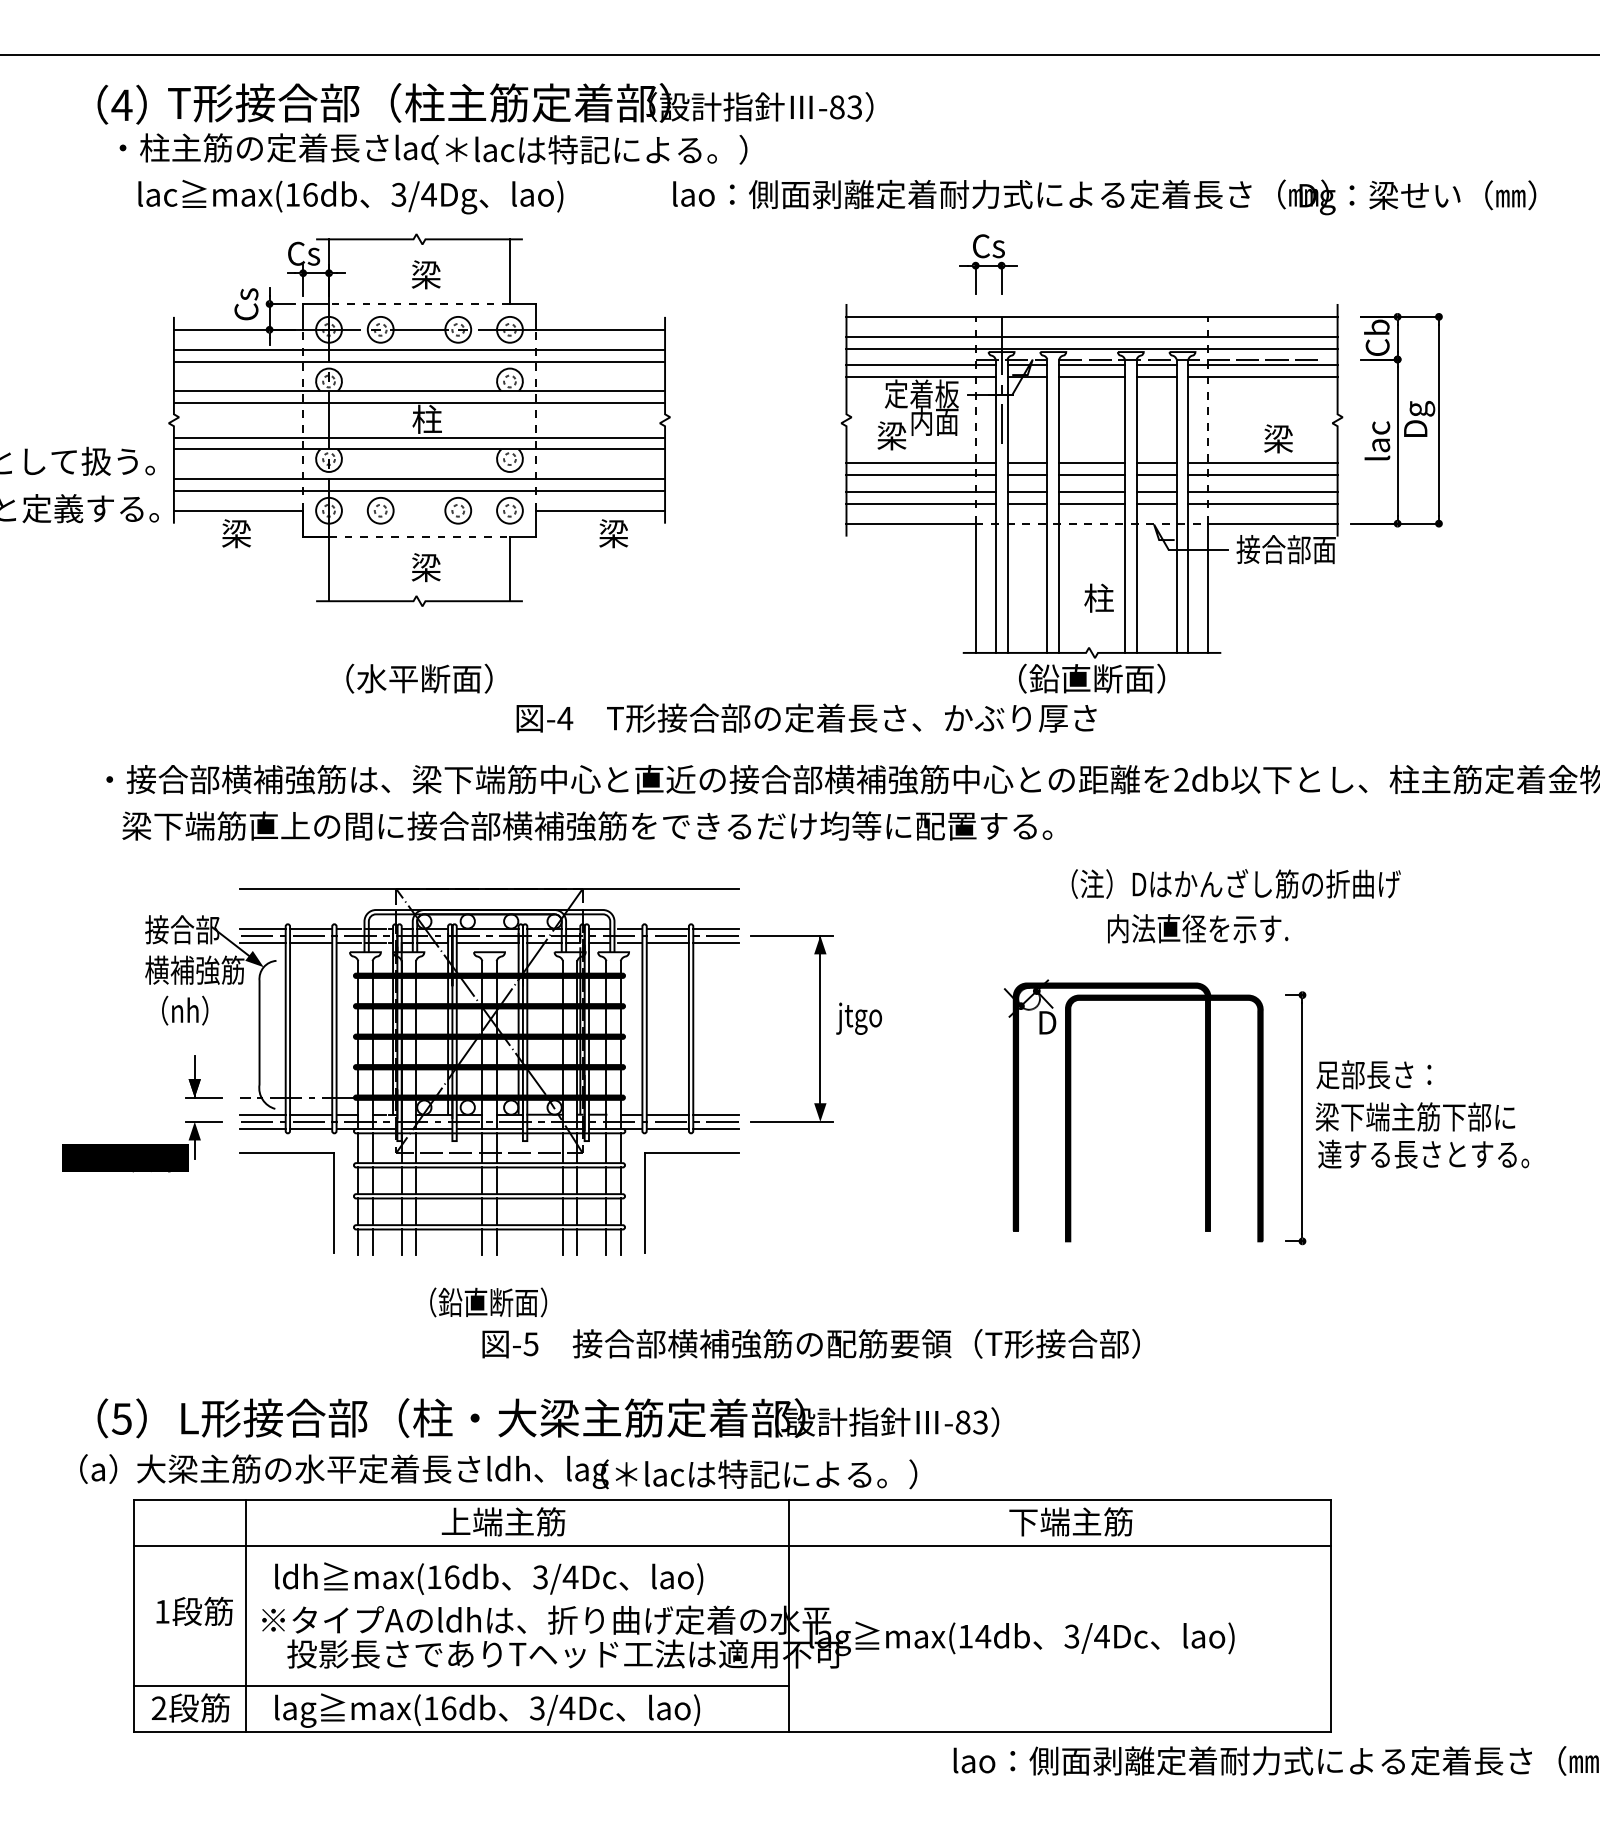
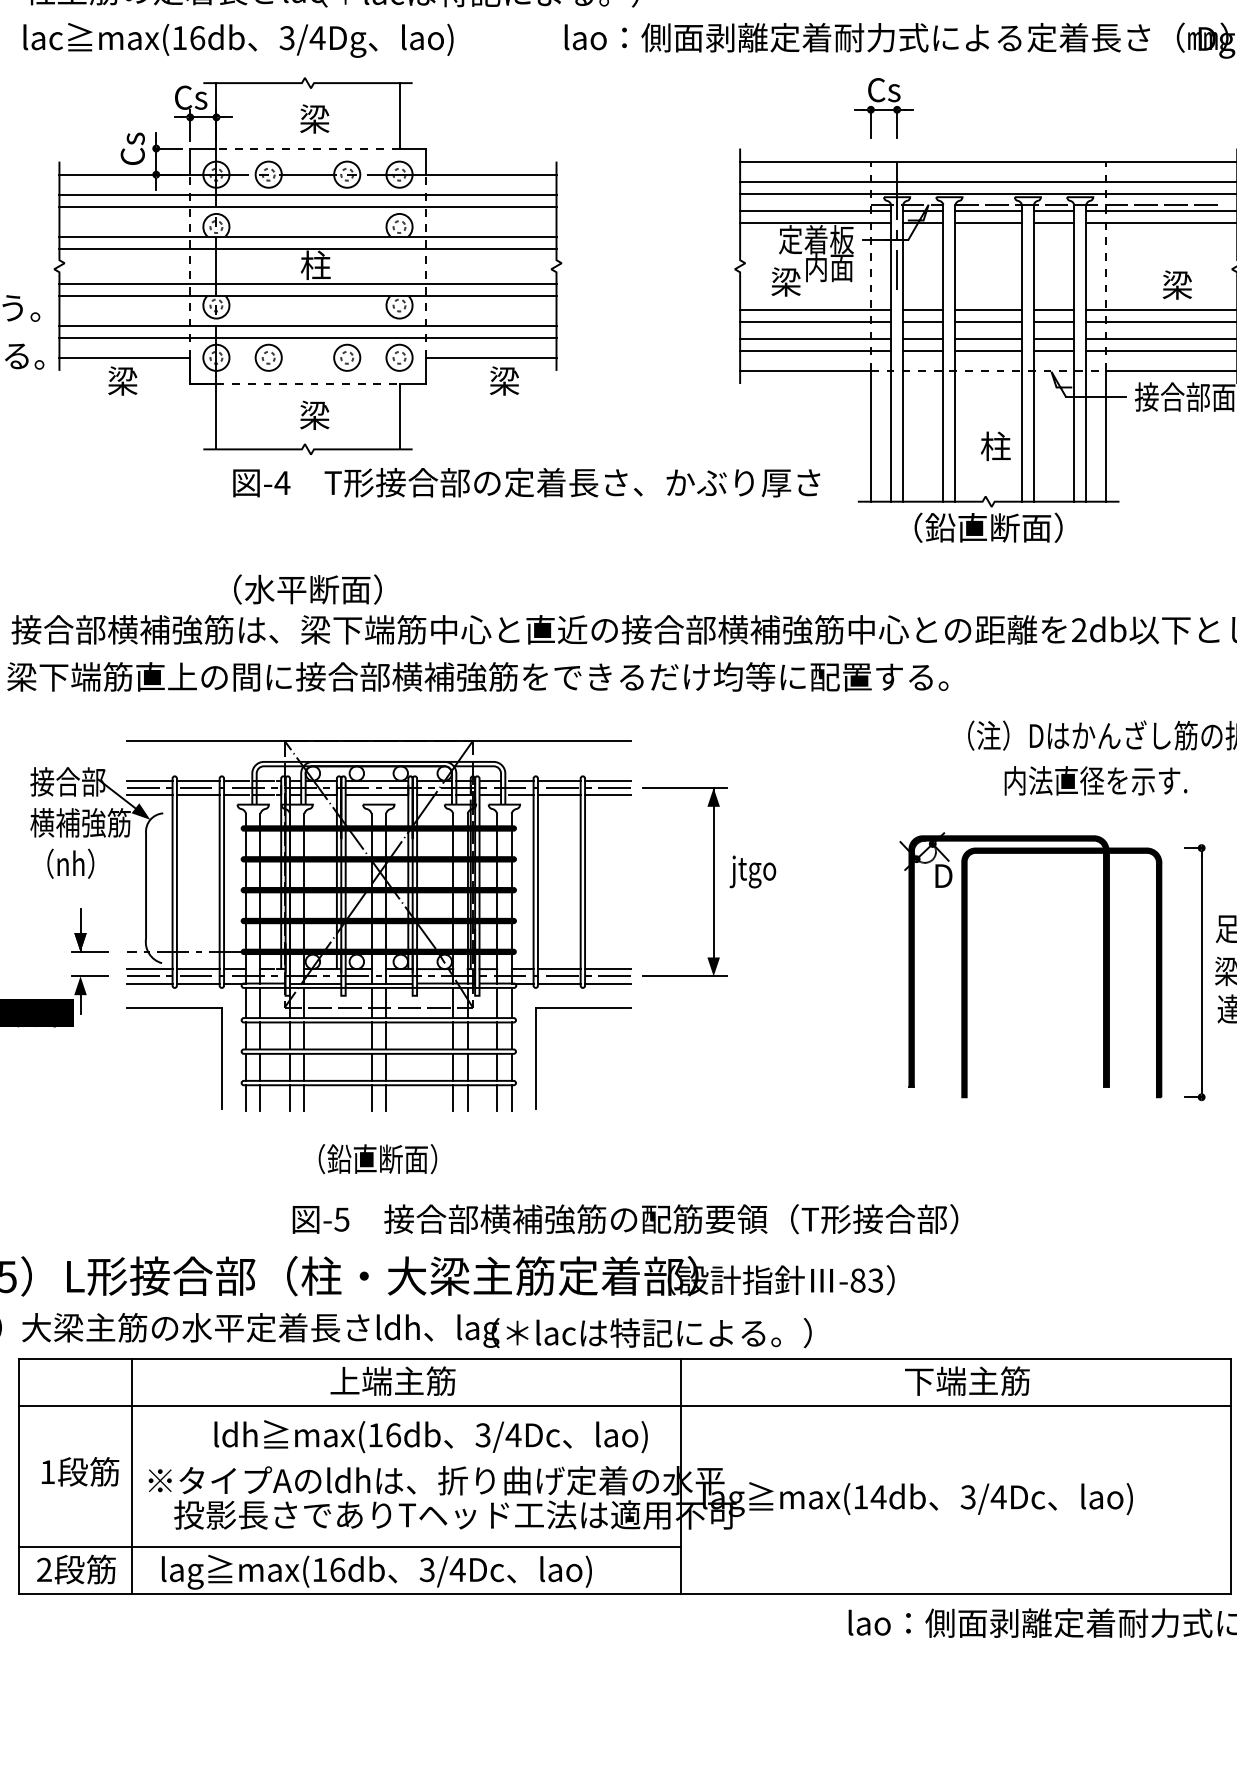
text: (419, 678) -> (307, 589), moved
text: (806, 717) -> (526, 482), moved
text: (810, 1343) -> (624, 1218), moved
text: (489, 1578) -> (431, 1436), moved

